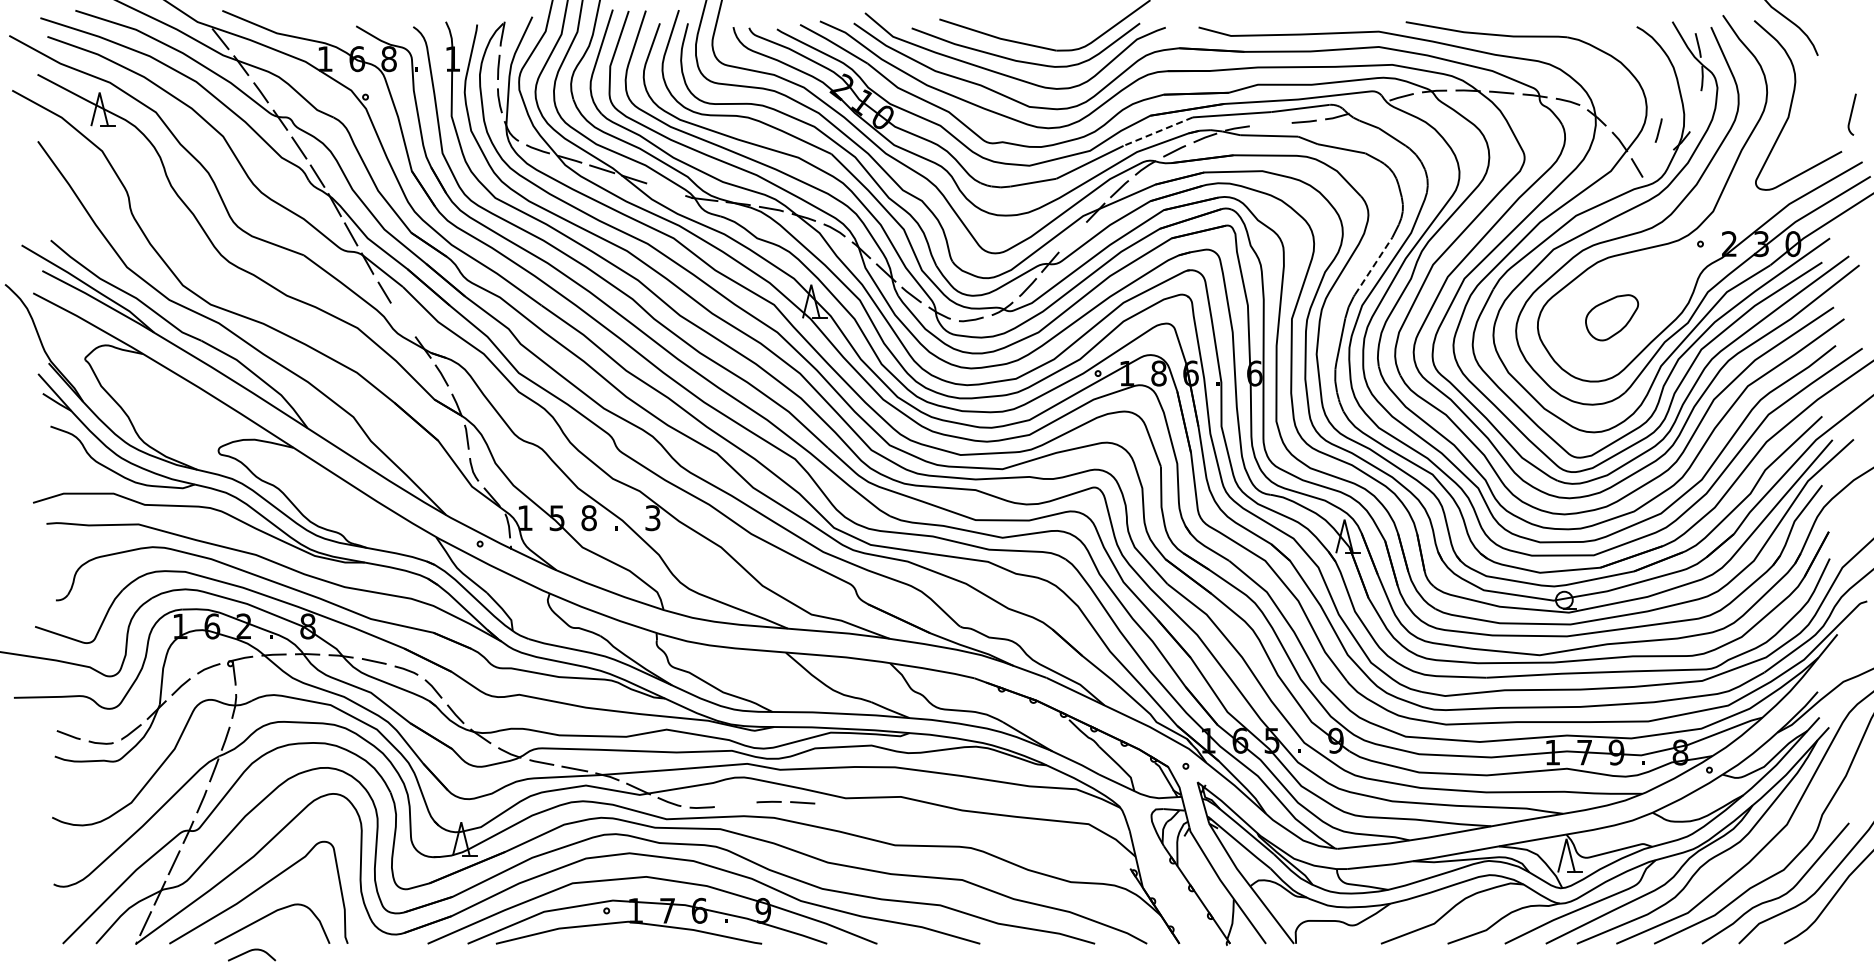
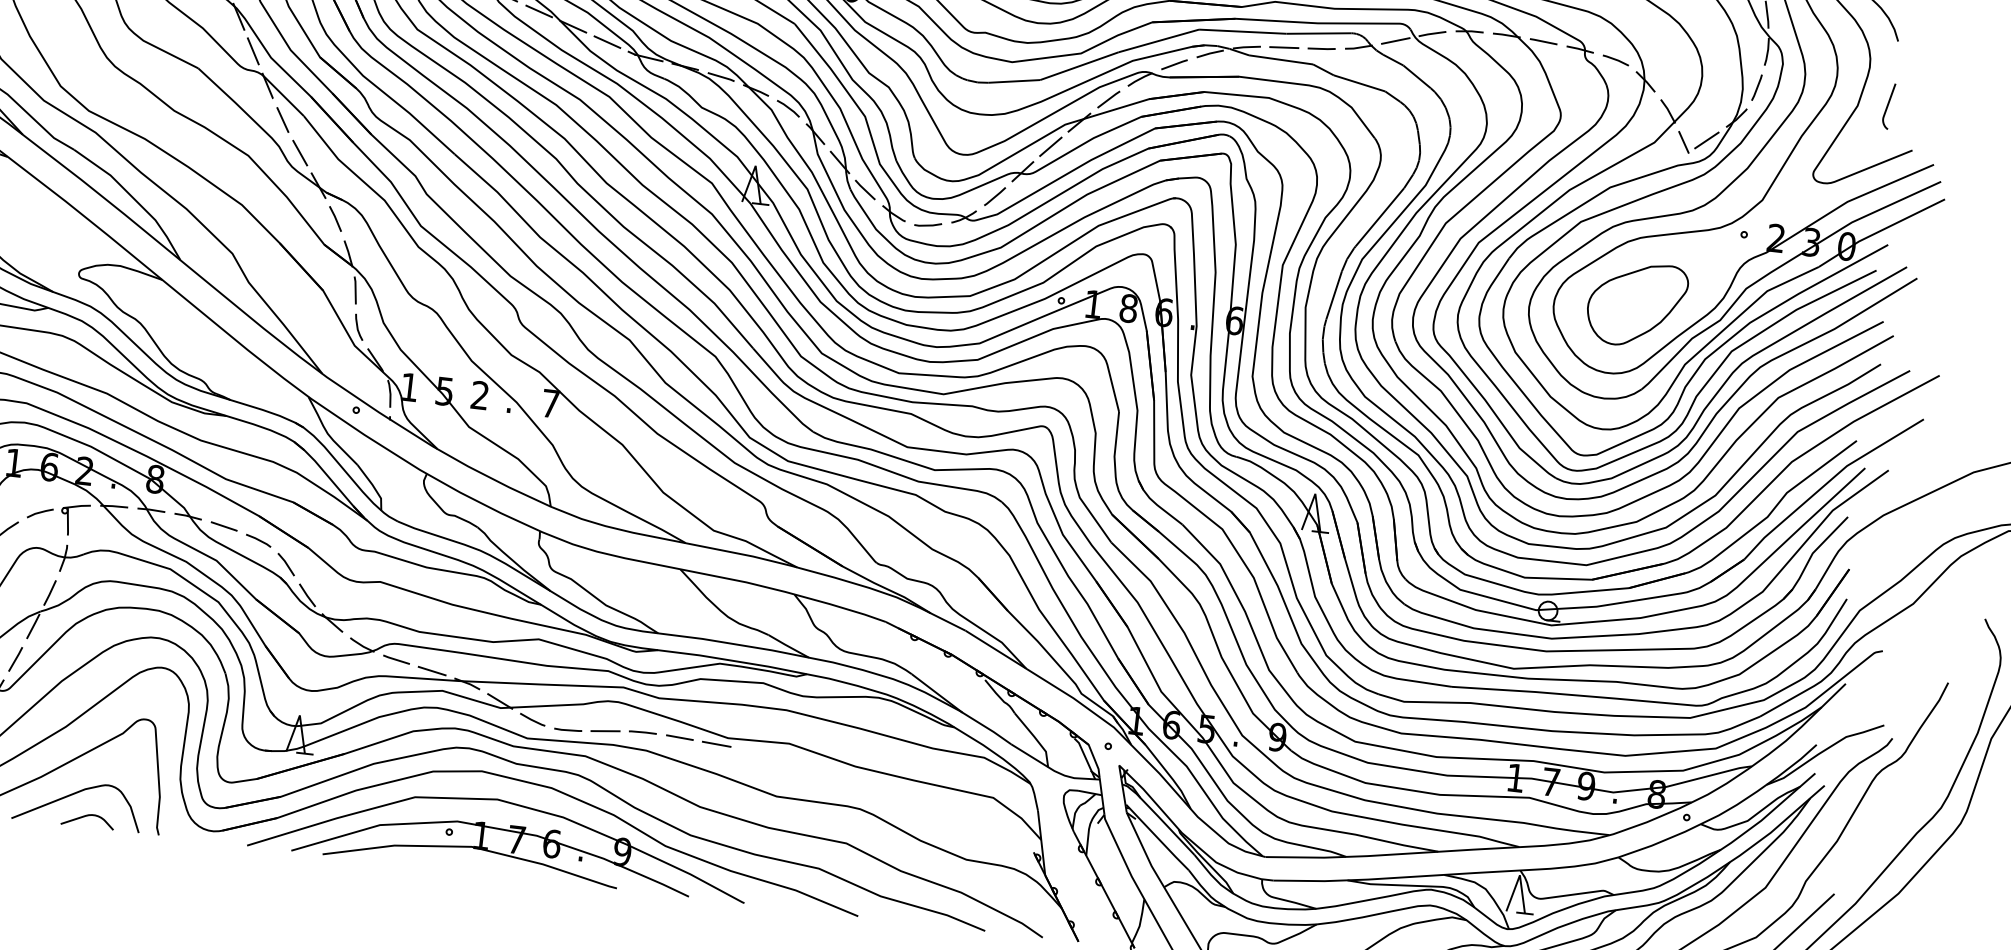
line: (1369, 107) -> (1395, 41), added
curve: (1851, 114) -> (1887, 106), moved
line: (1270, 124) -> (1283, 47), added
line: (1658, 130) -> (1756, 87), moved
line: (1157, 131) -> (1158, 40), dashed -> solid
line: (1657, 163) -> (1706, 140), added
line: (666, 189) -> (607, 42), added
line: (1072, 237) -> (1050, 147), added
line: (1373, 265) -> (1379, 216), dashed -> solid
part: (1611, 317) -> (1636, 304), size x1.67
line: (403, 320) -> (300, 153), added
text: (588, 518) -> (479, 395), 8 -> 2
text: (652, 518) -> (550, 404), 3 -> 7
line: (735, 804) -> (605, 730), added
line: (835, 804) -> (715, 743), added
curve: (251, 951) -> (87, 816), moved

